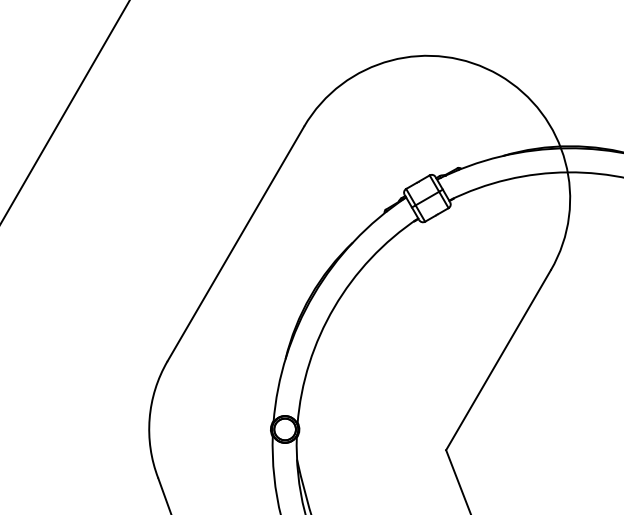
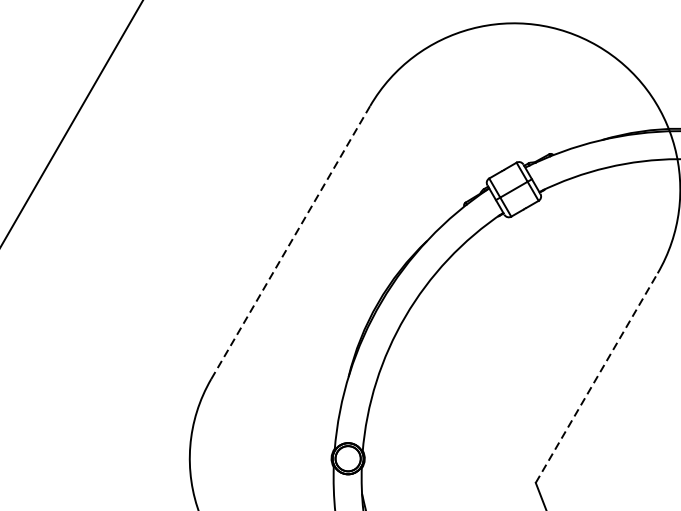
line: (235, 243) -> (290, 242), solid -> dashed
line: (498, 359) -> (596, 377), solid -> dashed

